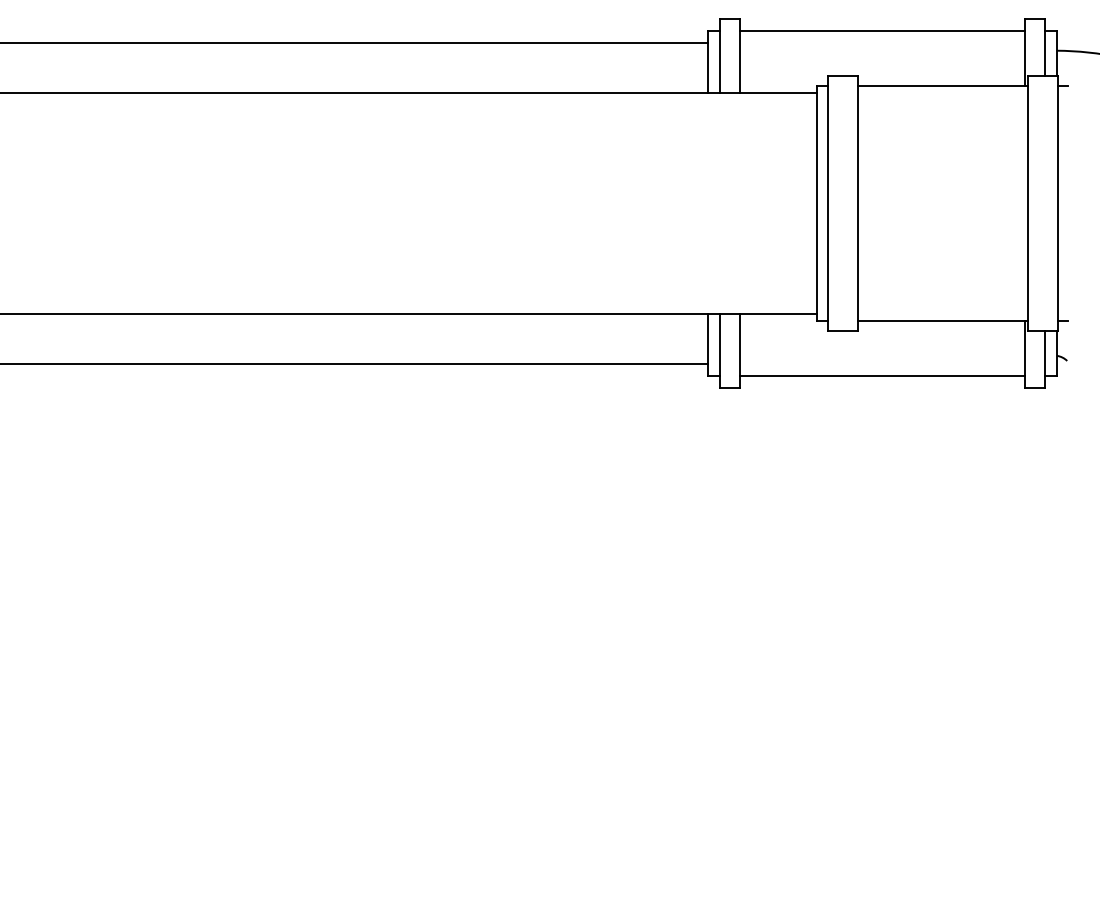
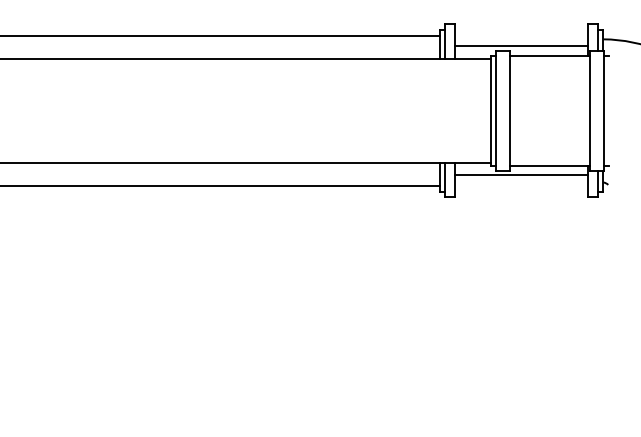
line: (882, 29) -> (521, 45), moved
line: (882, 375) -> (521, 174), moved

